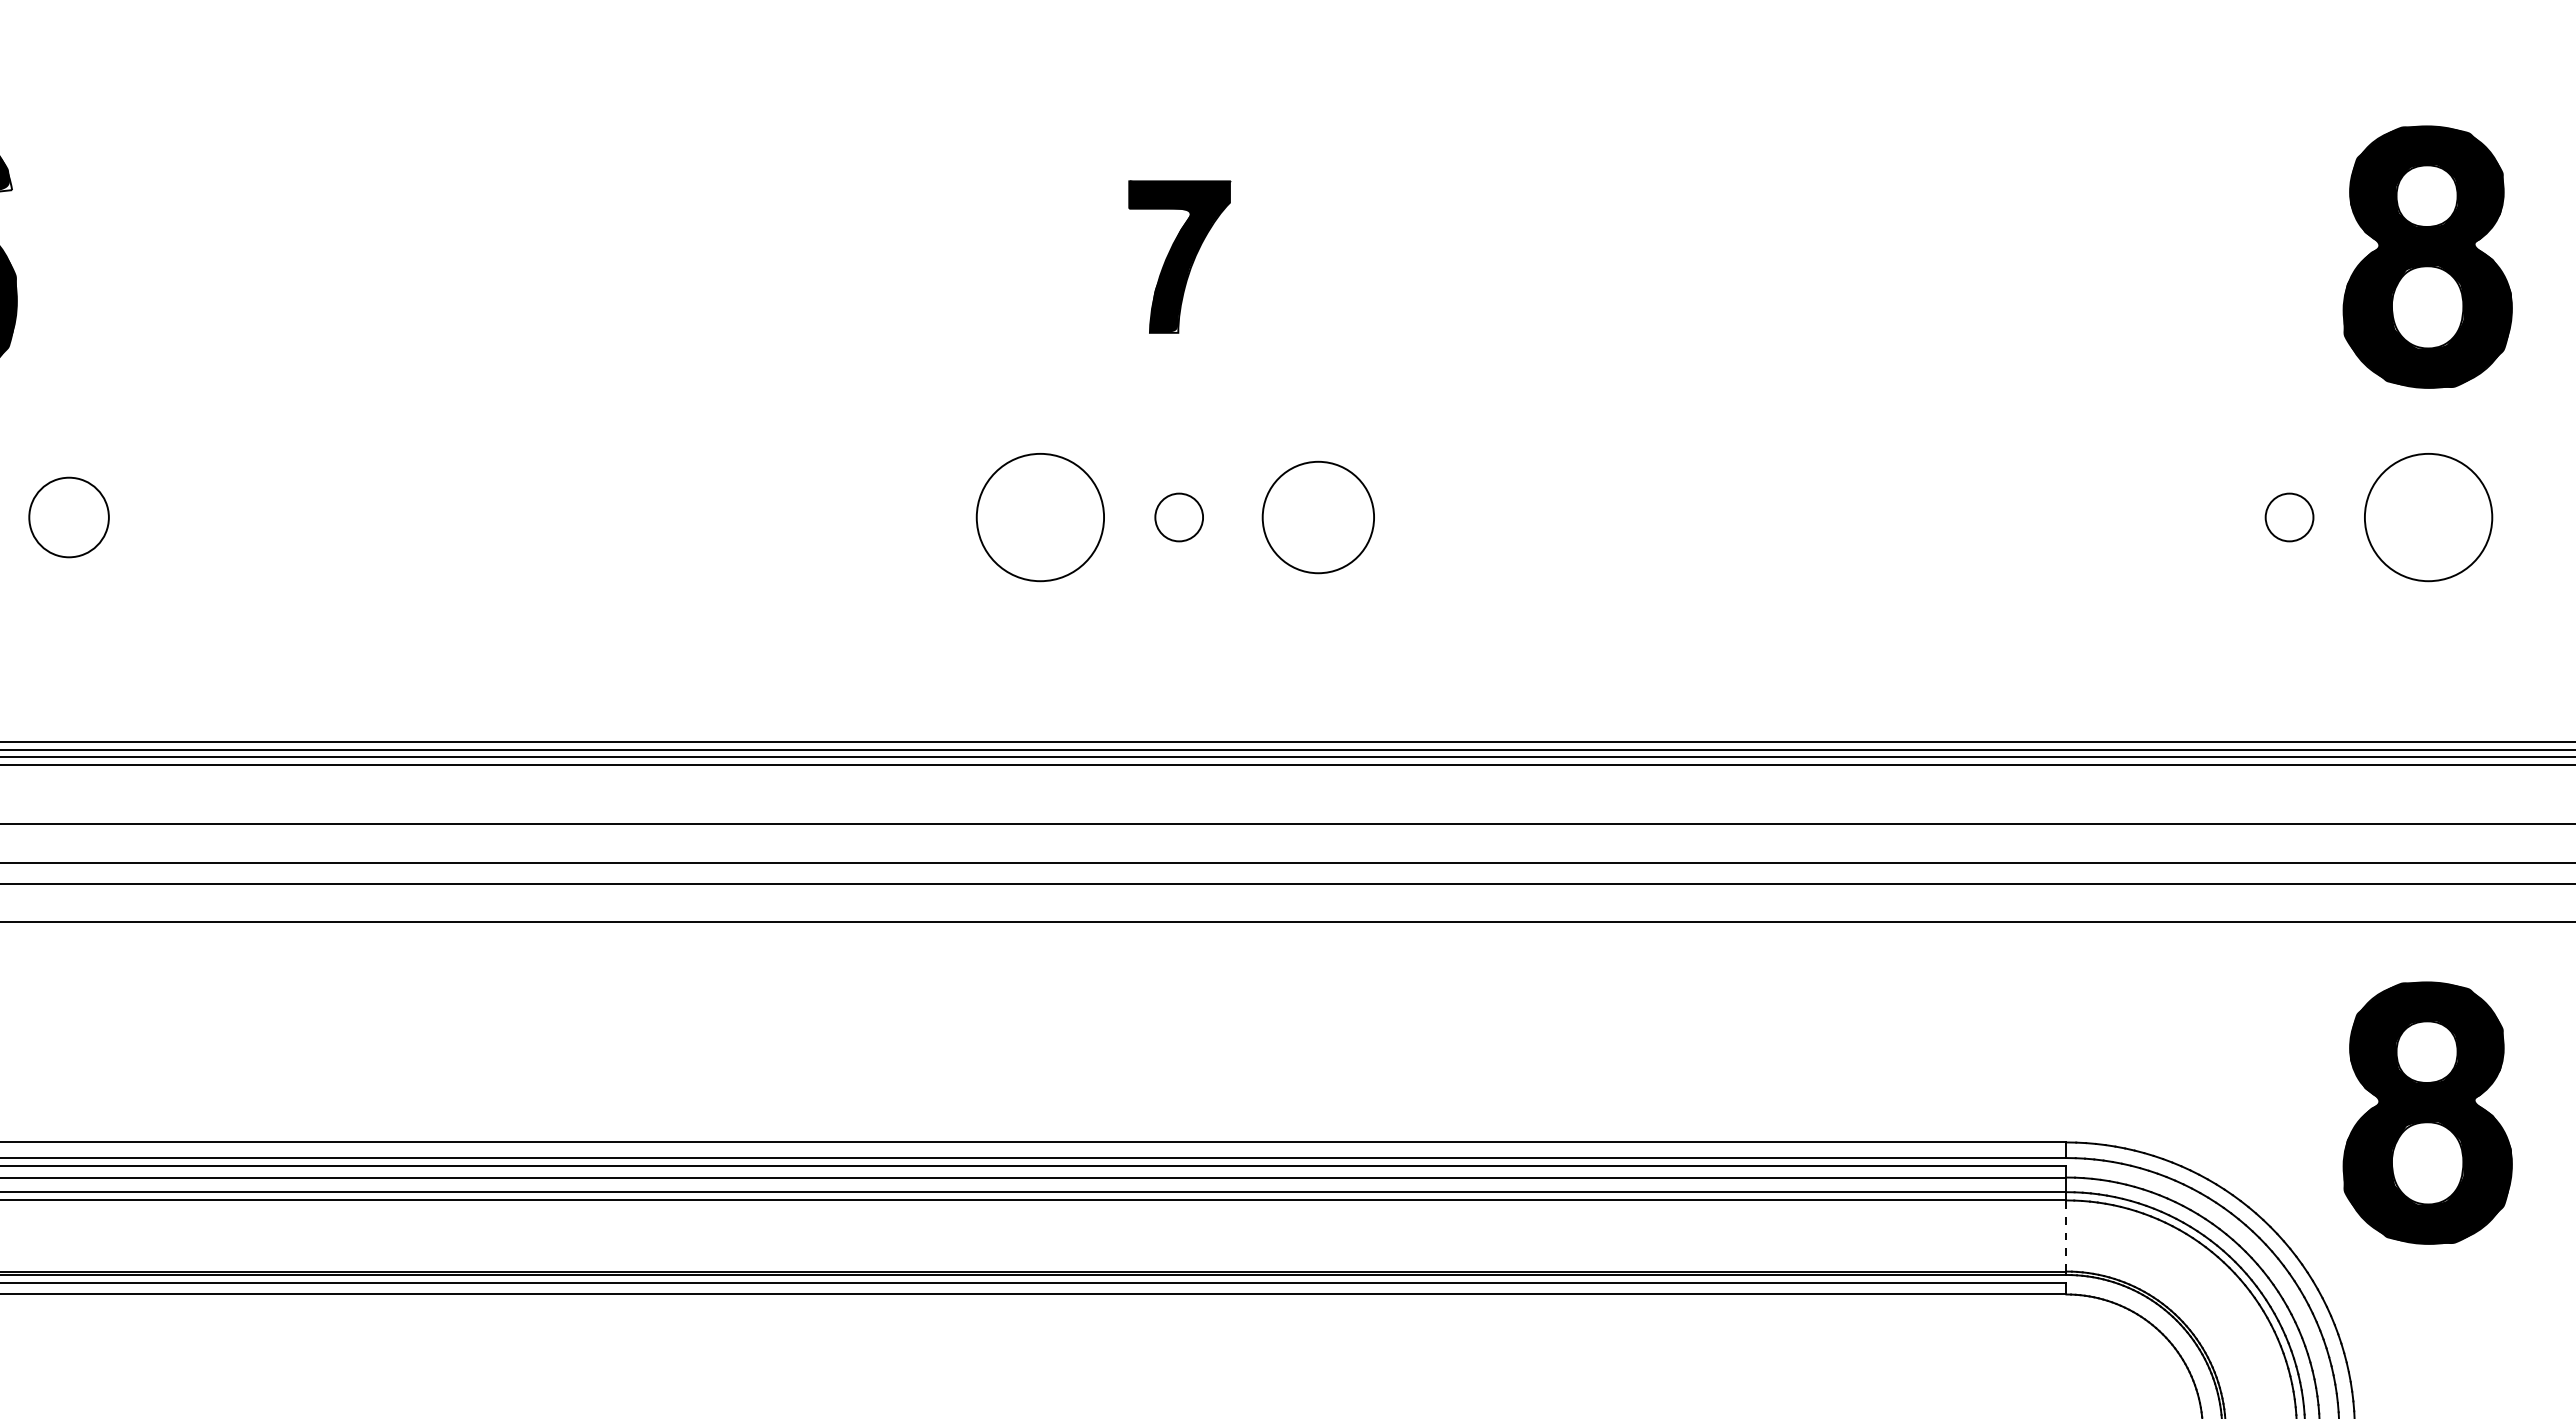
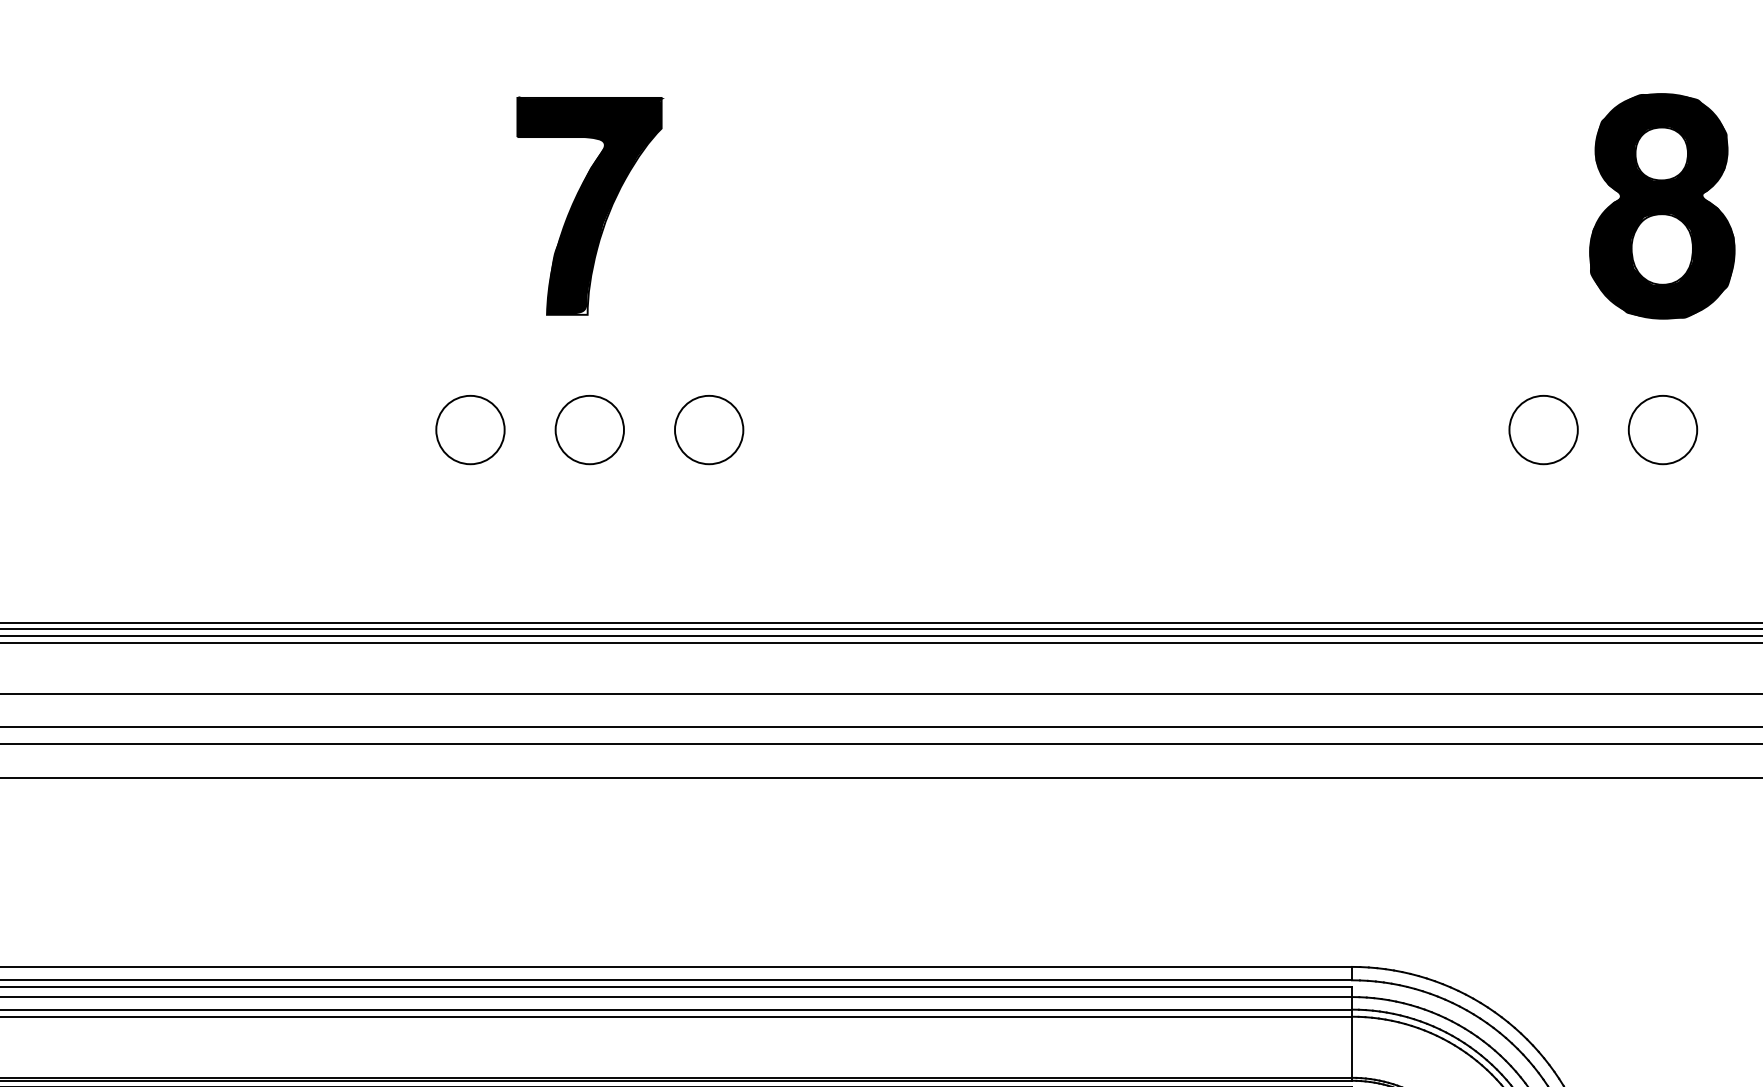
part: (1180, 256) -> (590, 205), size x1.67
part: (1040, 517) -> (470, 430), size x0.62
part: (1178, 517) -> (589, 430), size x1.67
part: (1317, 517) -> (708, 430), size x0.71
part: (2289, 517) -> (1543, 430), size x1.67
part: (2428, 517) -> (1662, 430), size x0.62
part: (2427, 1112) -> (1662, 941), removed
line: (2066, 1236) -> (1351, 1047), dashed -> solid

